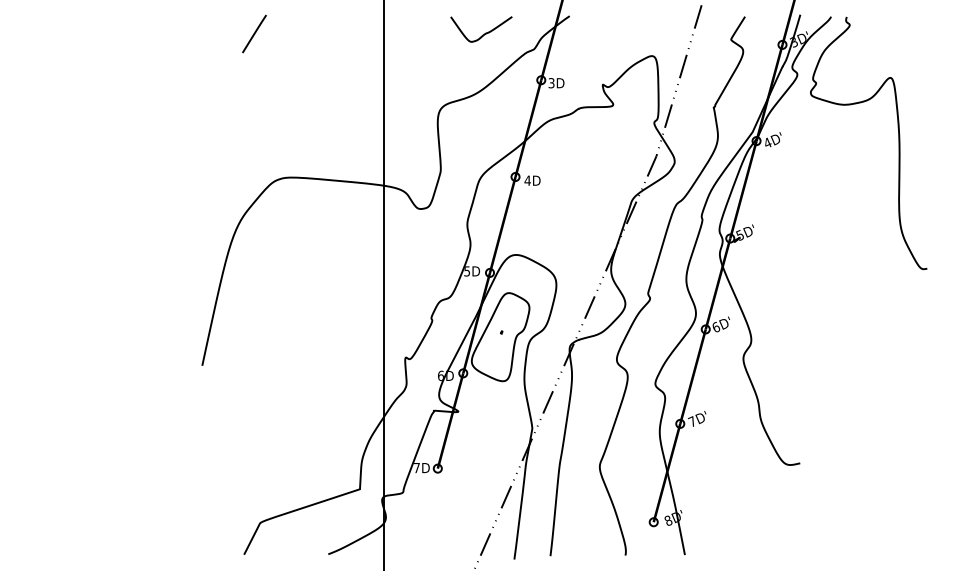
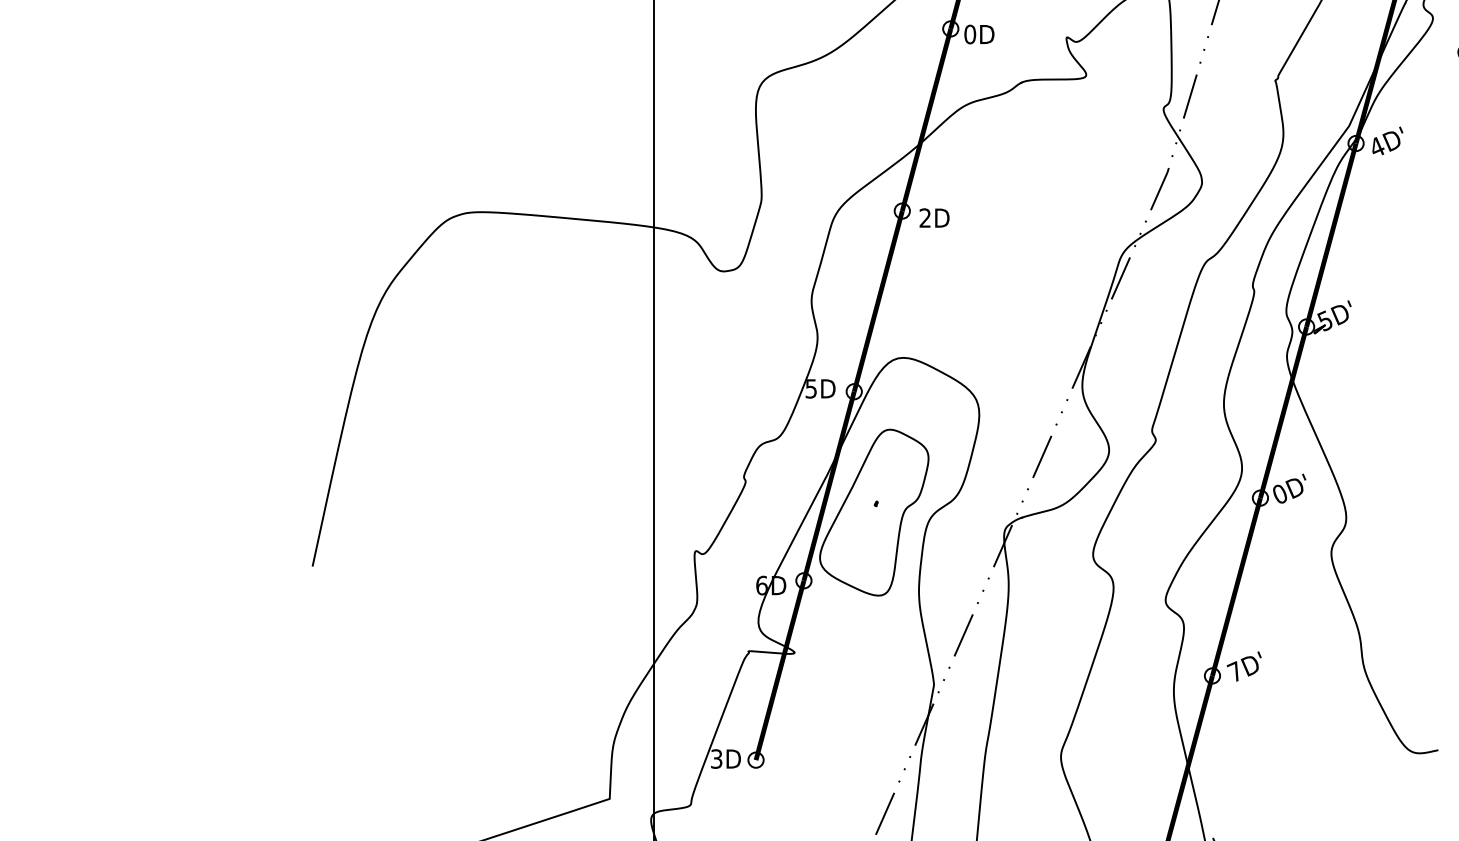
text: (551, 83) -> (970, 35), 3D -> 0D
text: (527, 180) -> (924, 217), 4D -> 2D
text: (716, 326) -> (1280, 492), 6D' -> 0D'
text: (416, 467) -> (715, 758), 7D -> 3D

